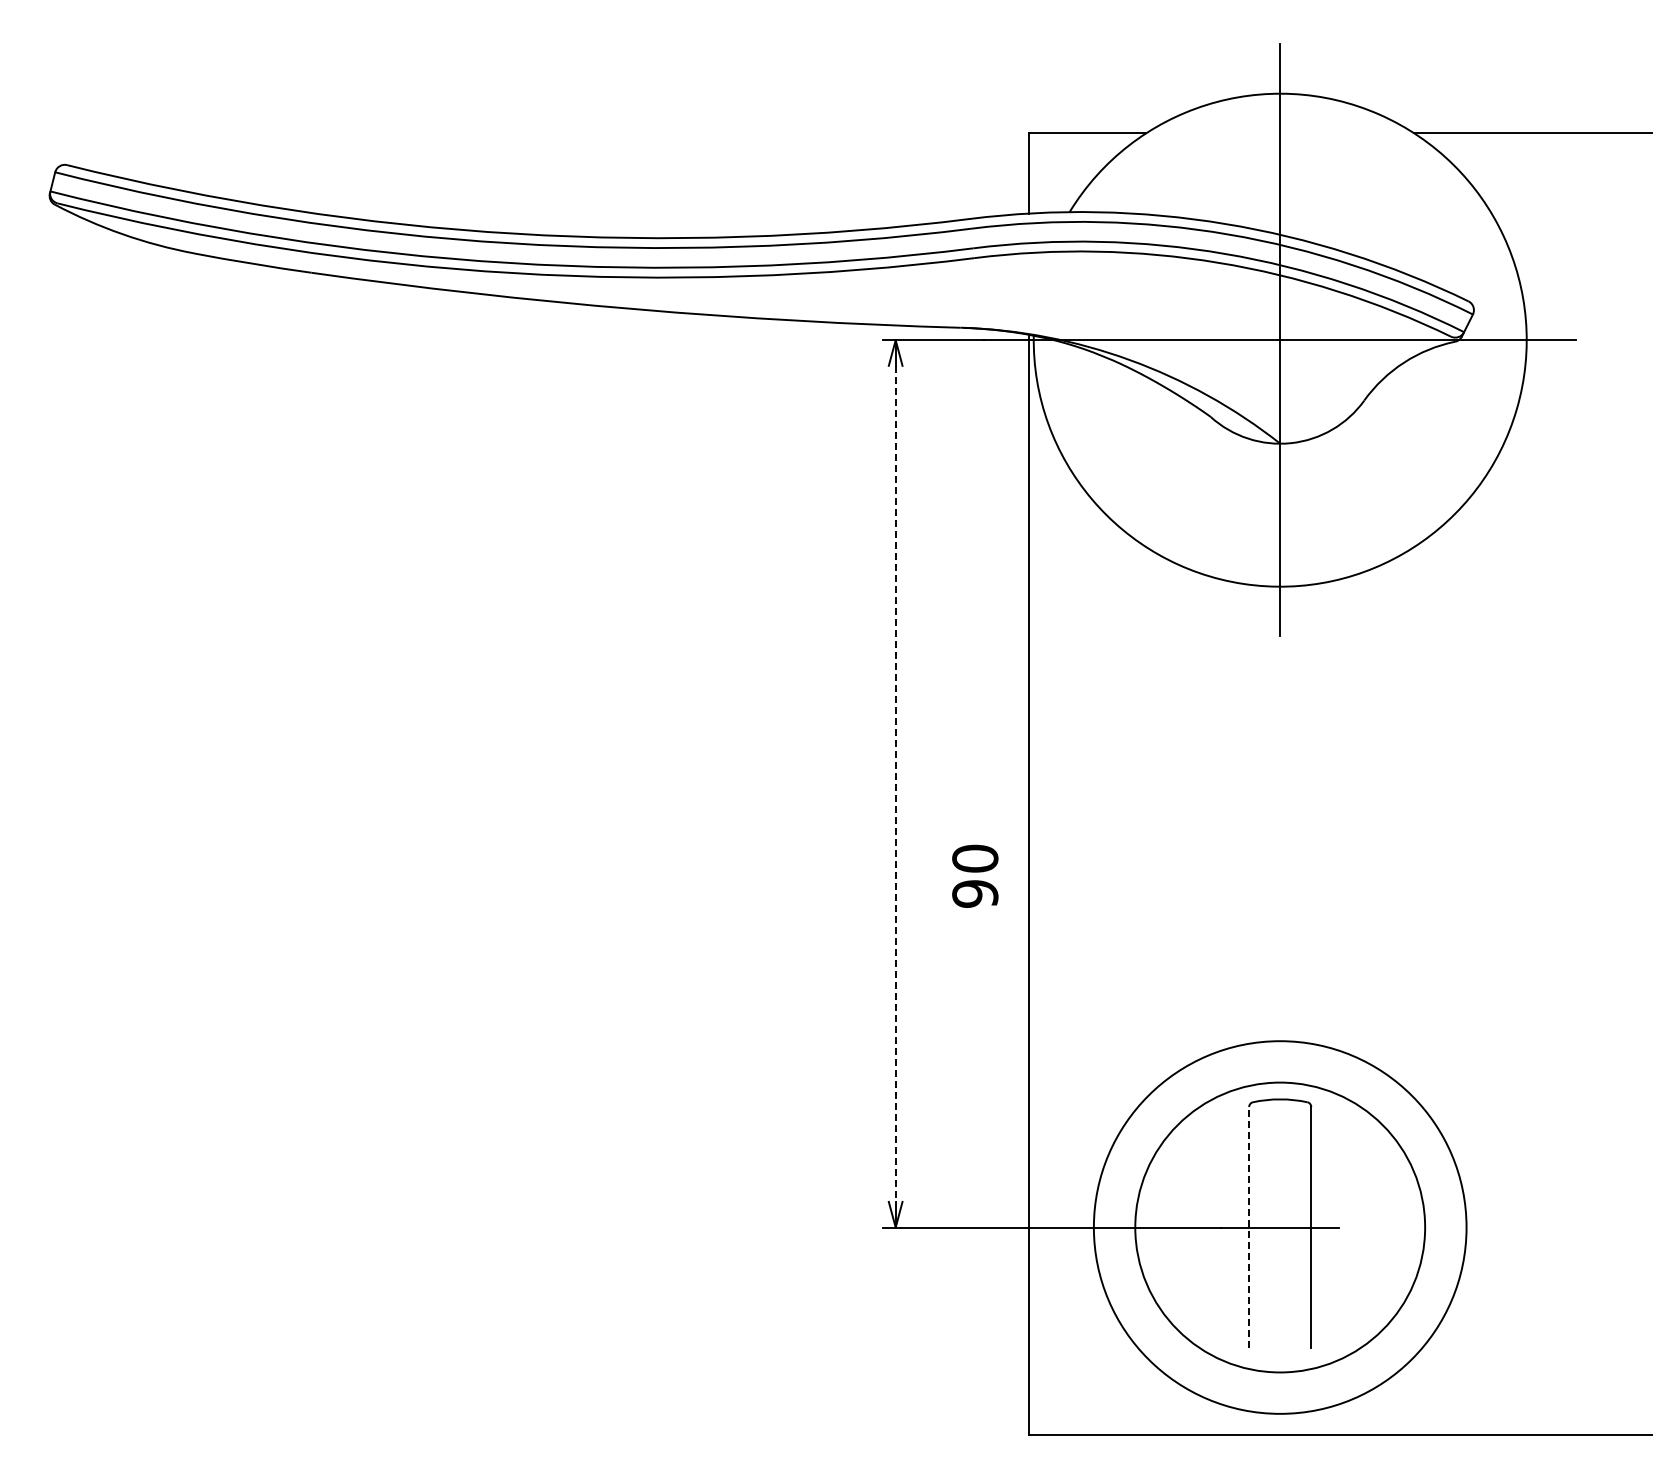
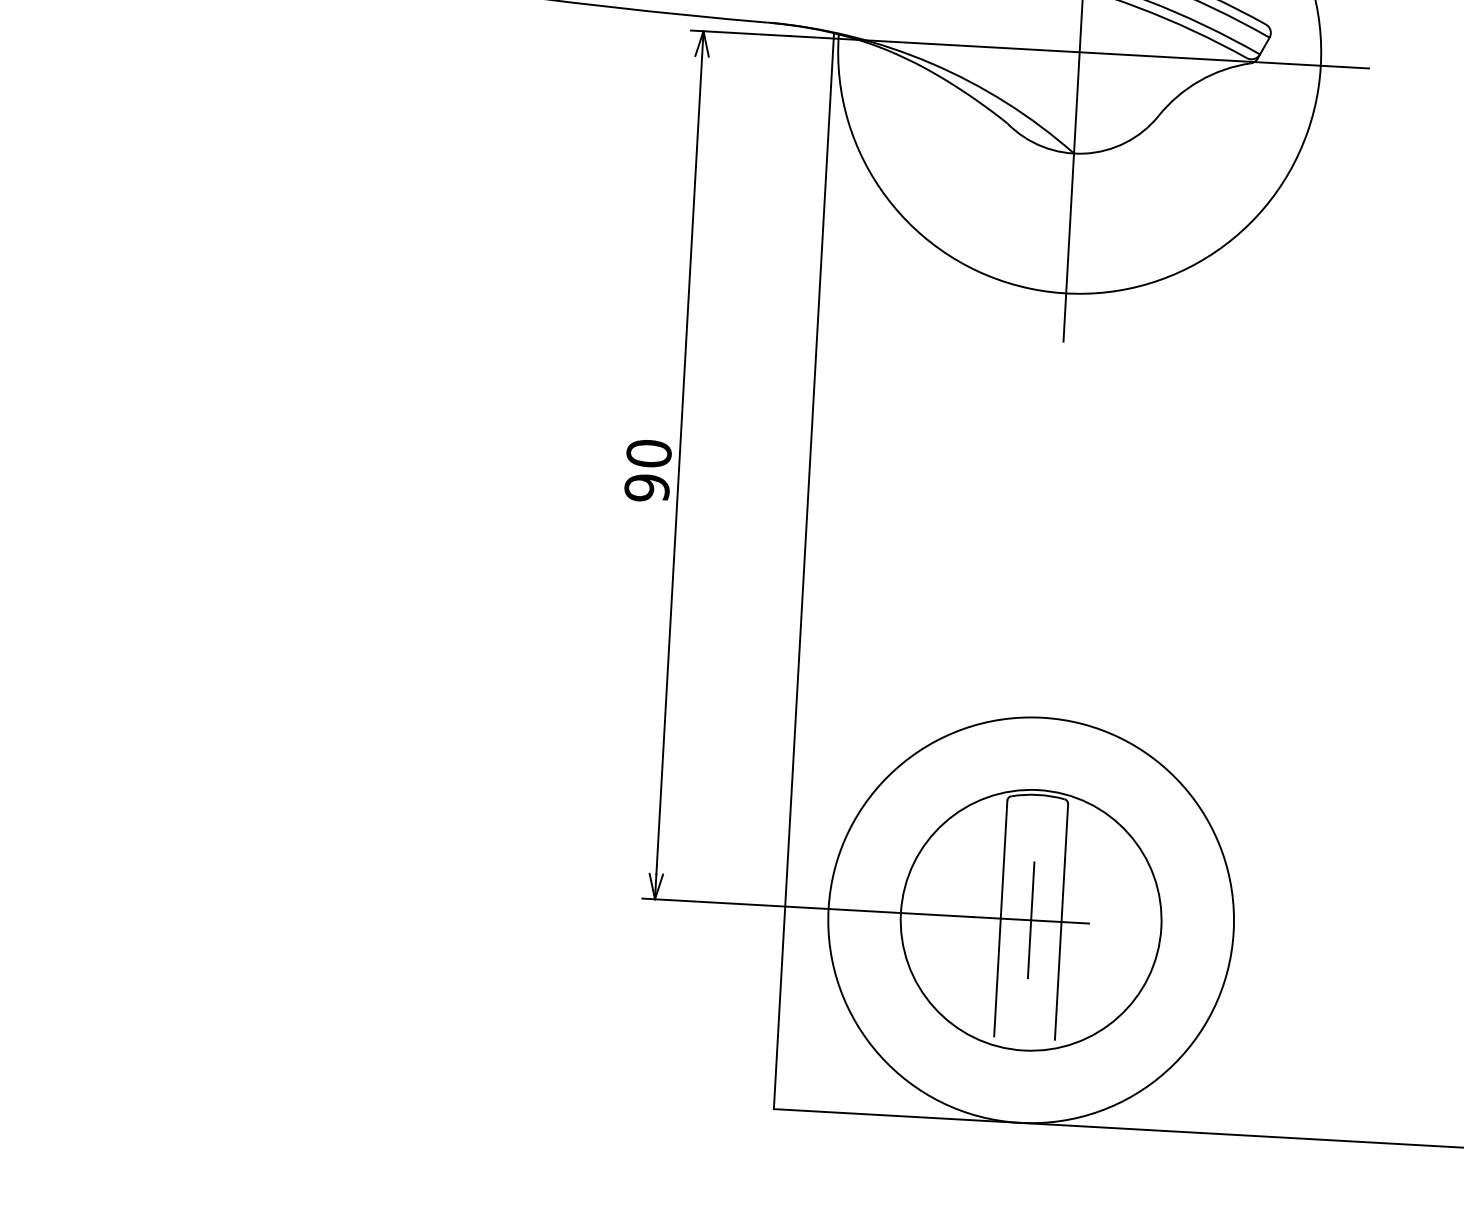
line: (895, 784) -> (679, 465), dashed -> solid
text: (975, 875) -> (648, 470), moved
line: (1249, 1226) -> (1001, 917), dashed -> solid
circle: (1280, 1227) -> (1031, 920), size x0.71
circle: (1280, 1227) -> (1031, 920), size x1.43
line: (1280, 1227) -> (1031, 920), added

